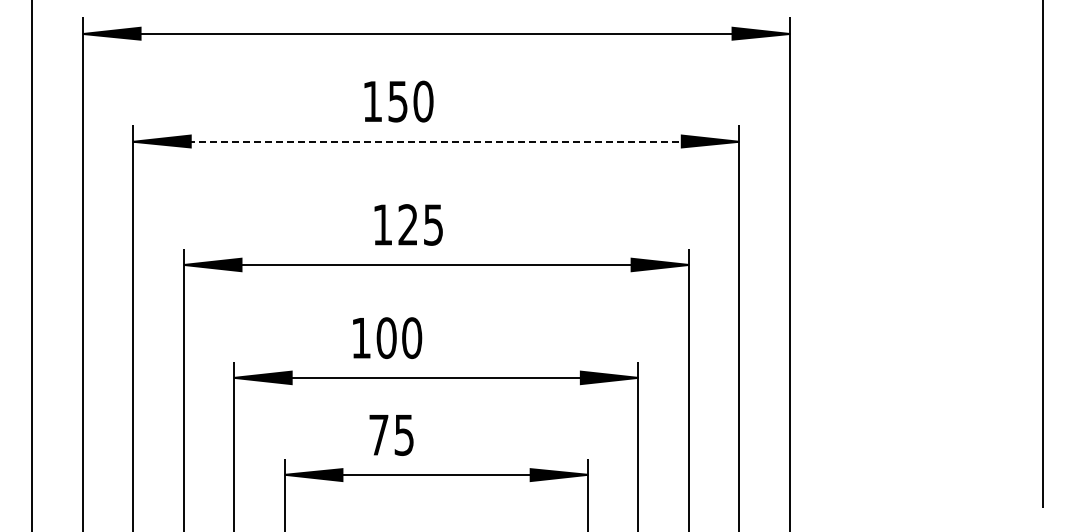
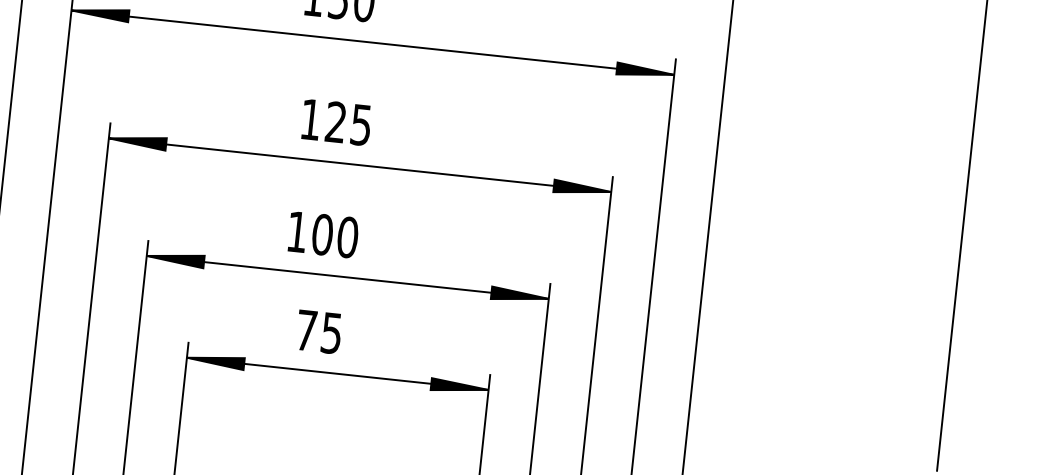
line: (436, 141) -> (373, 42), dashed -> solid
text: (387, 337) -> (323, 234), moved
text: (391, 435) -> (319, 332), moved

